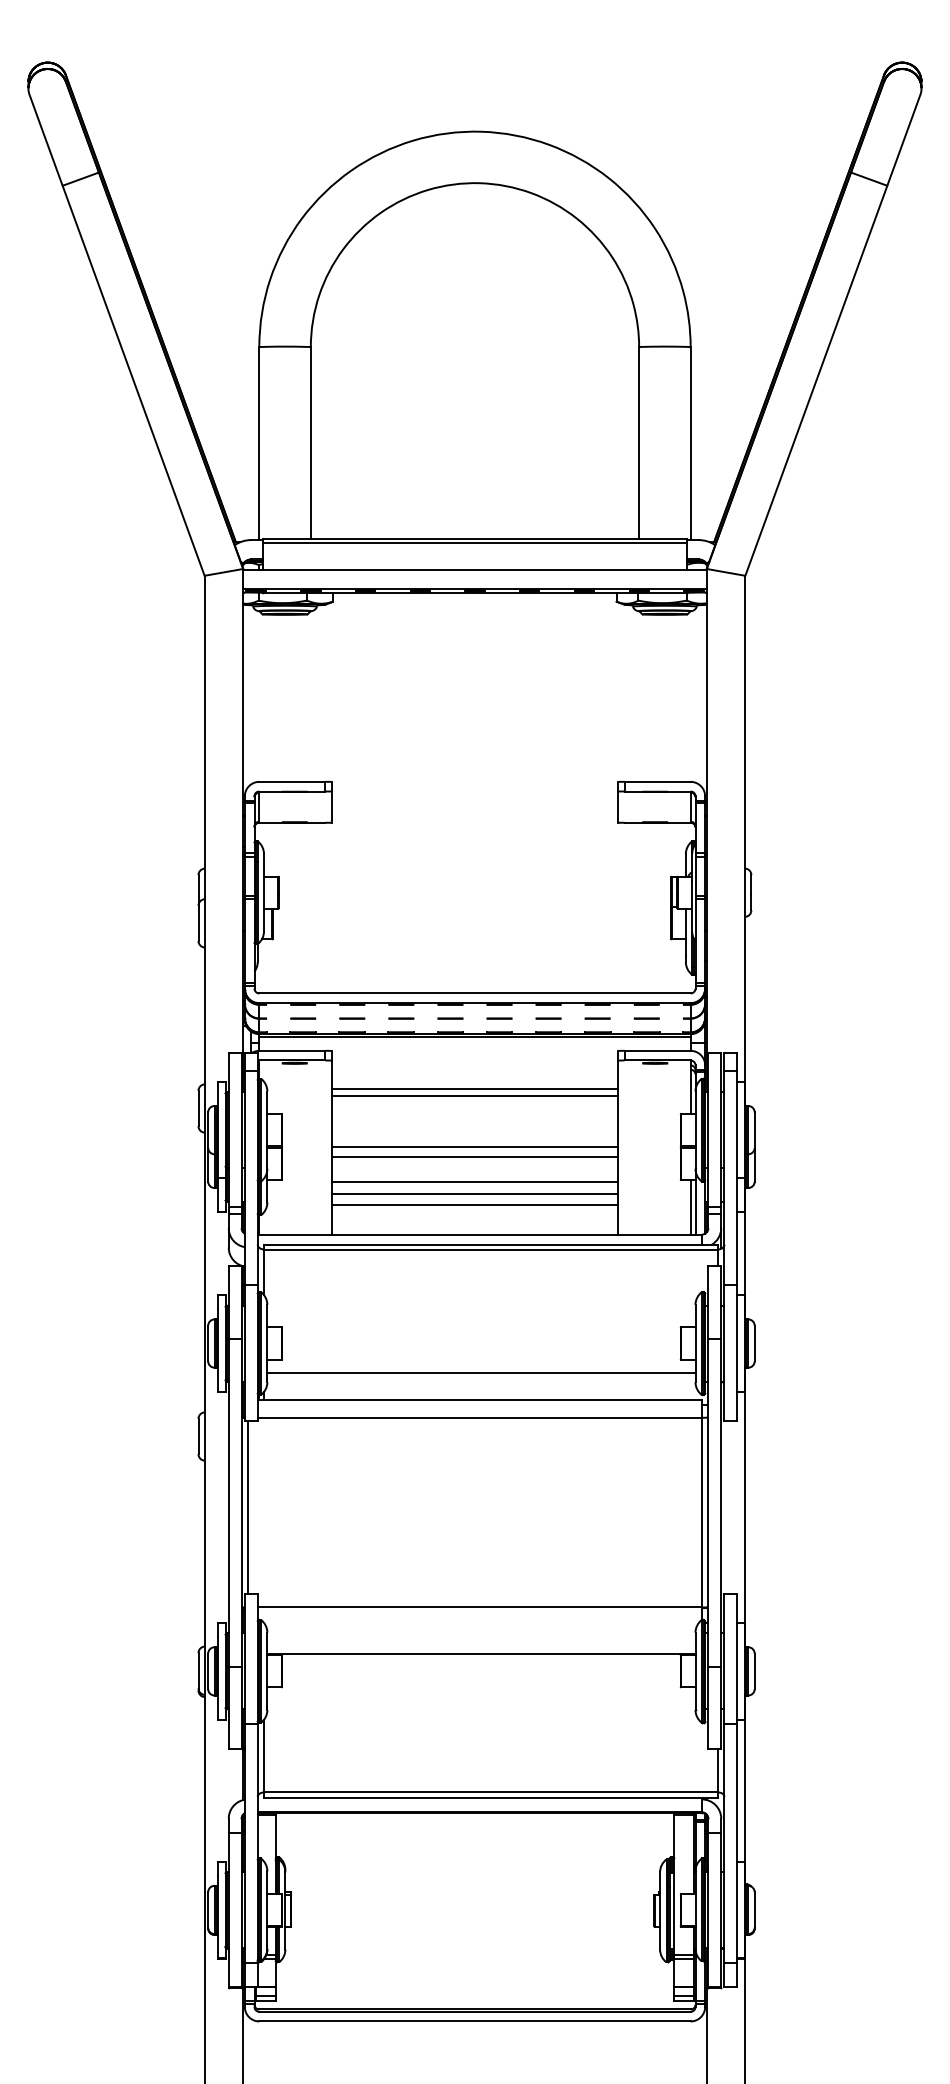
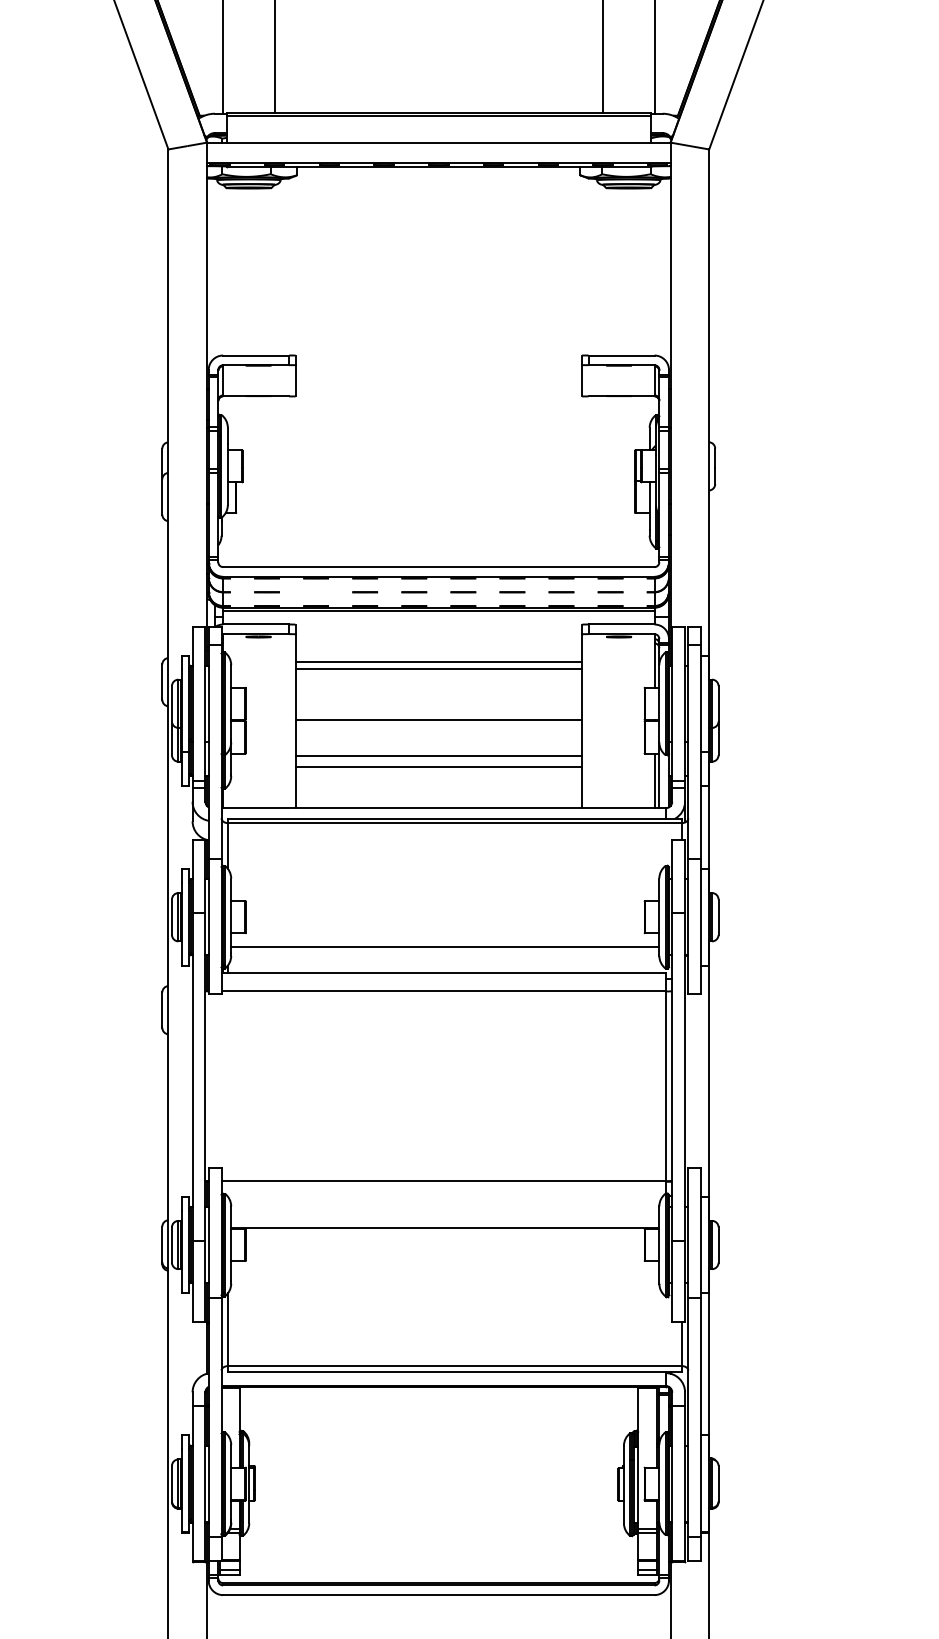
line: (352, 1018) -> (316, 592), removed
line: (474, 1157) -> (438, 731), removed
line: (474, 1205) -> (438, 779), removed
line: (248, 1507) -> (212, 1081), removed

